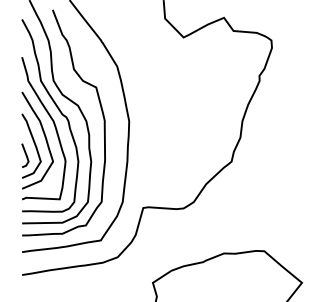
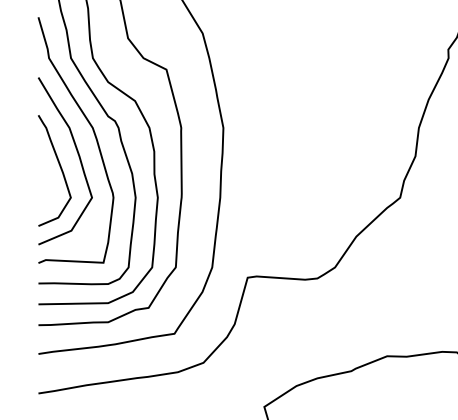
line: (25, 155) -> (44, 187), removed

